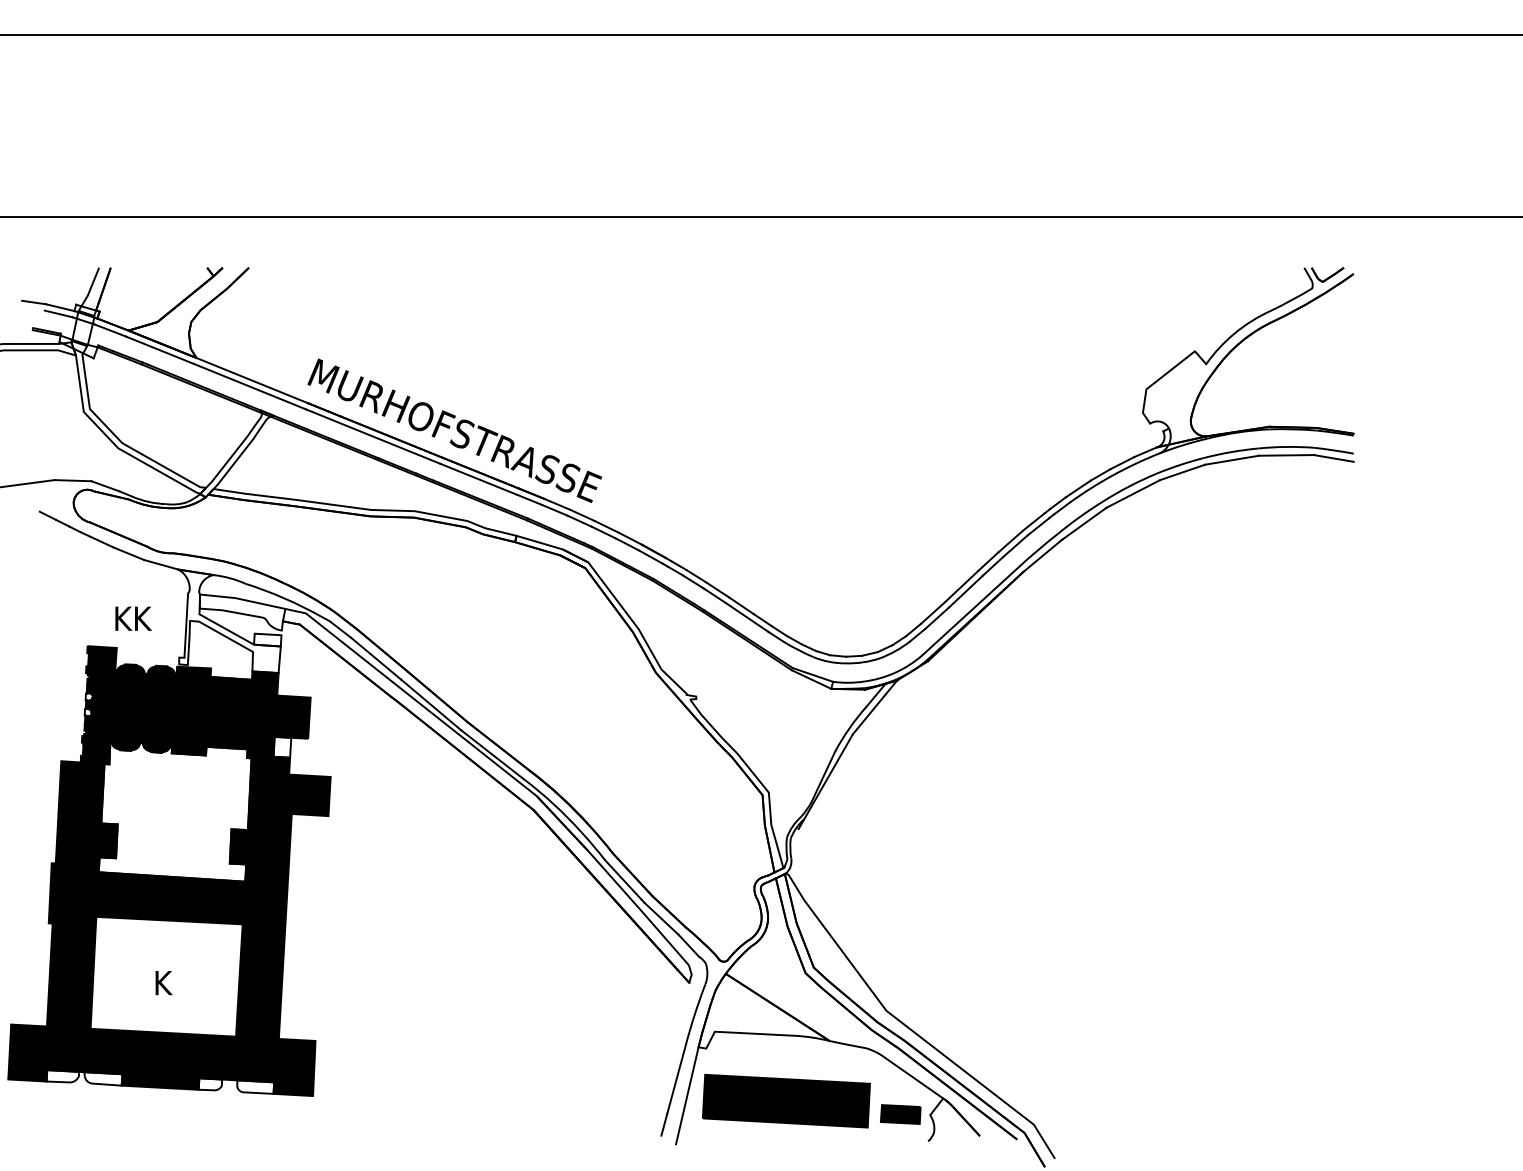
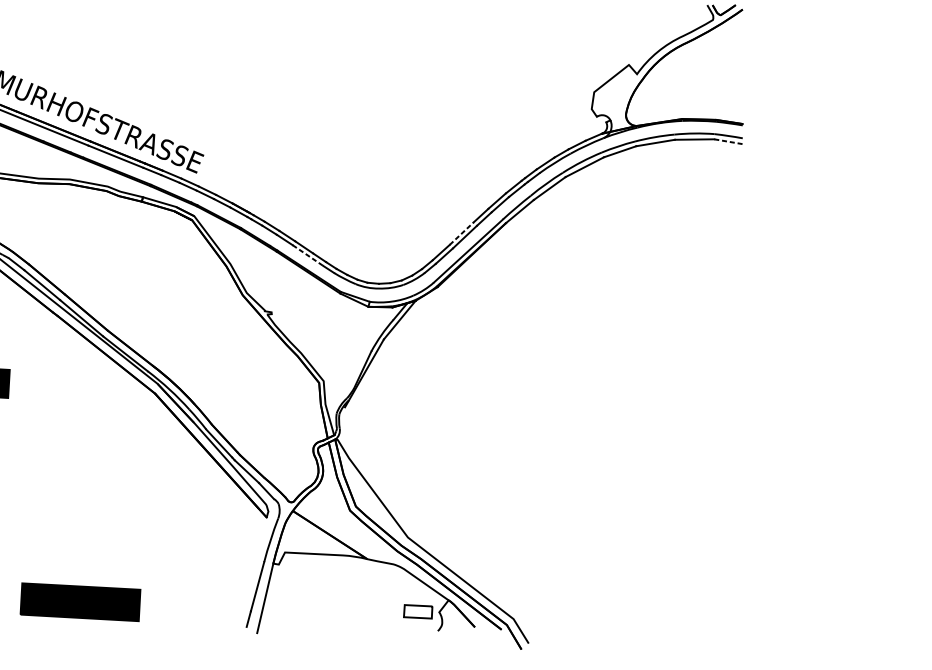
line: (1334, 458) -> (728, 141), solid -> dashed
line: (961, 586) -> (461, 233), solid -> dashed
line: (747, 617) -> (308, 255), solid -> dashed
part: (786, 1101) -> (80, 602), moved
fill: (900, 1114) -> (418, 611), removed

